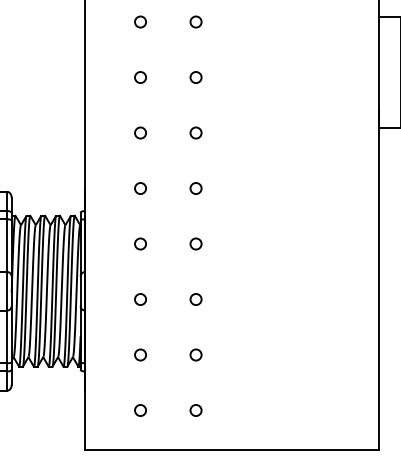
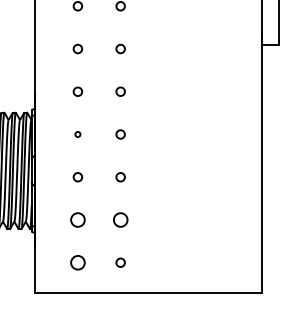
circle: (140, 243) -> (77, 134), size x0.6
circle: (140, 354) -> (77, 219), size x1.6
circle: (195, 354) -> (120, 219), size x1.6
circle: (140, 410) -> (77, 262), size x1.6

